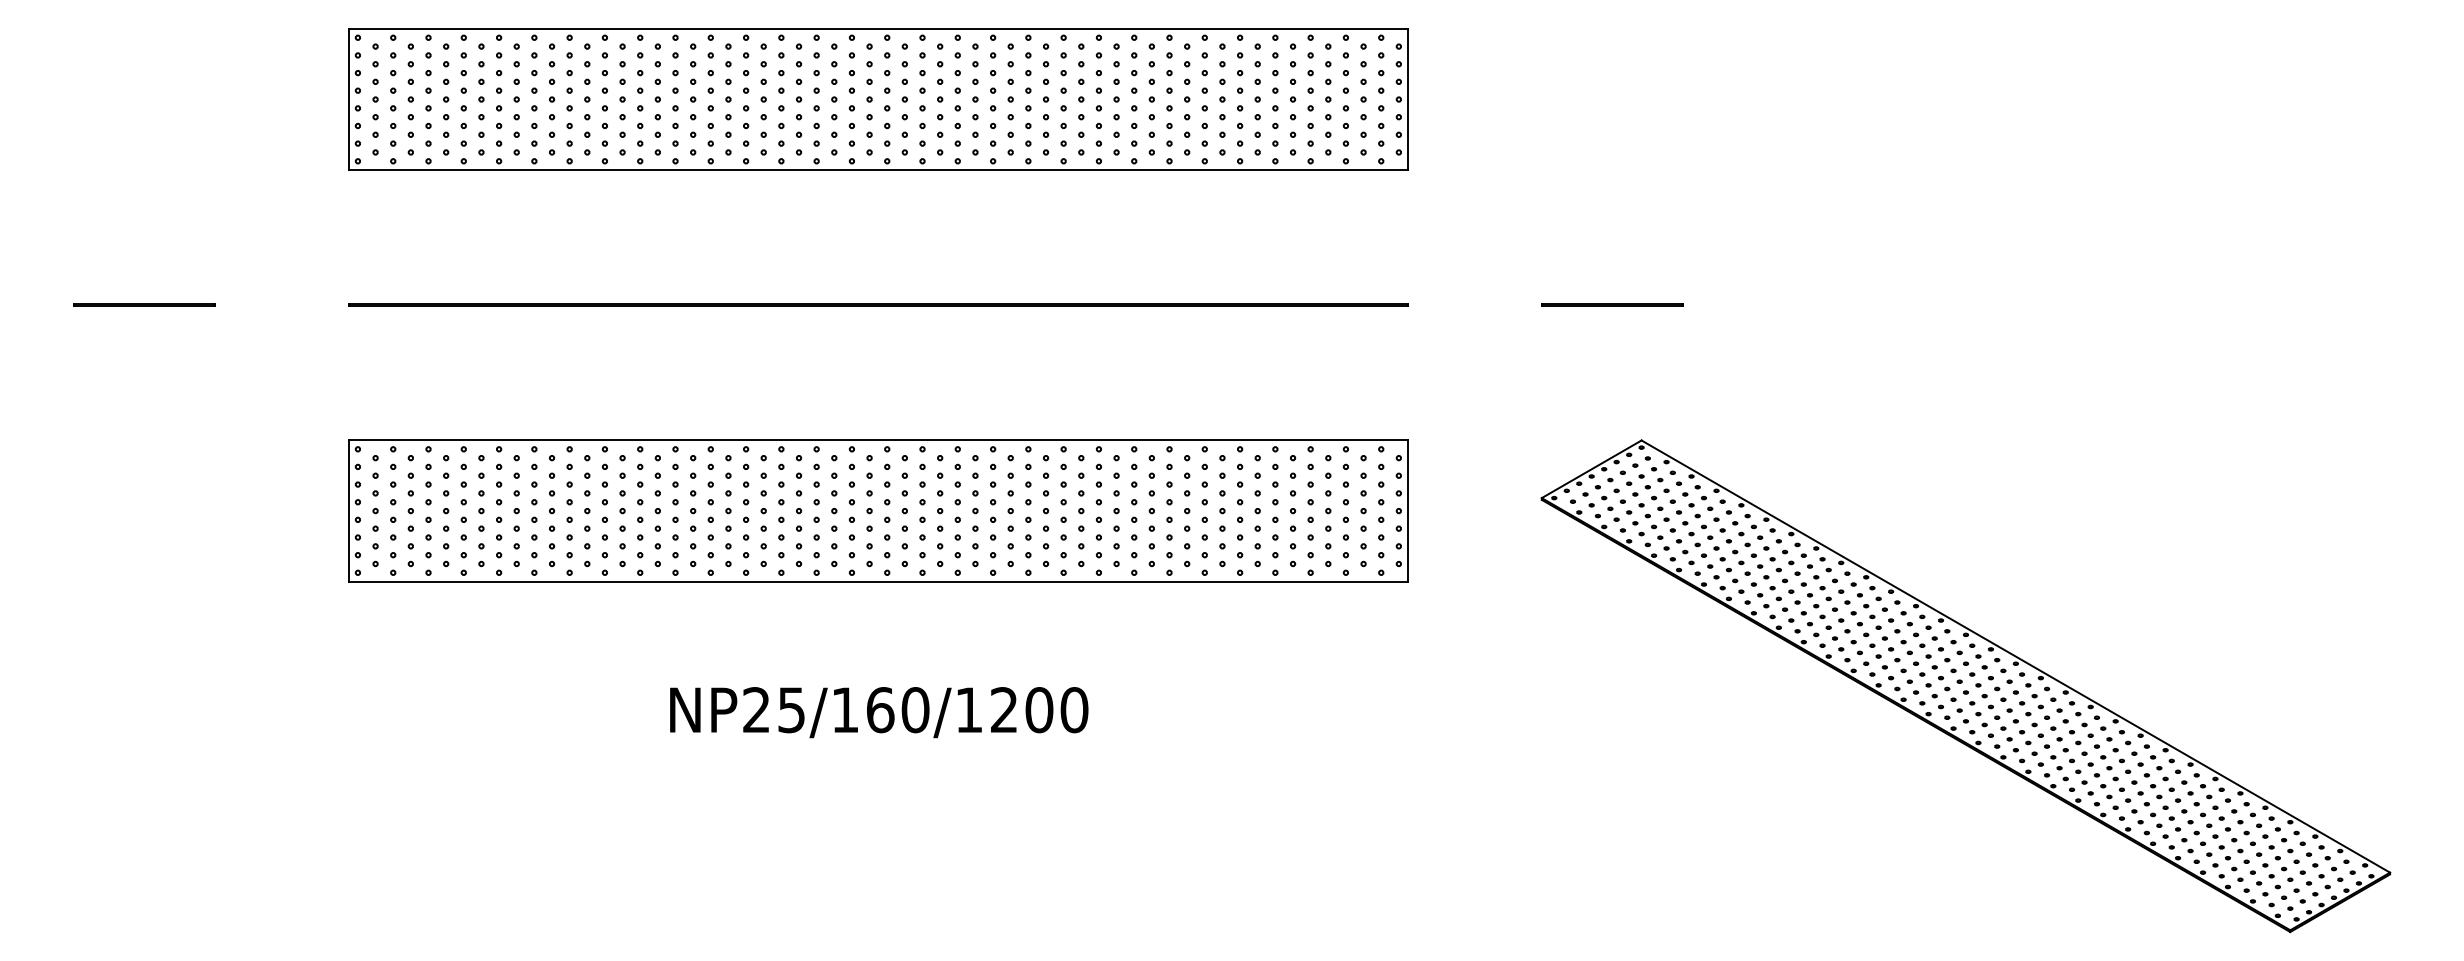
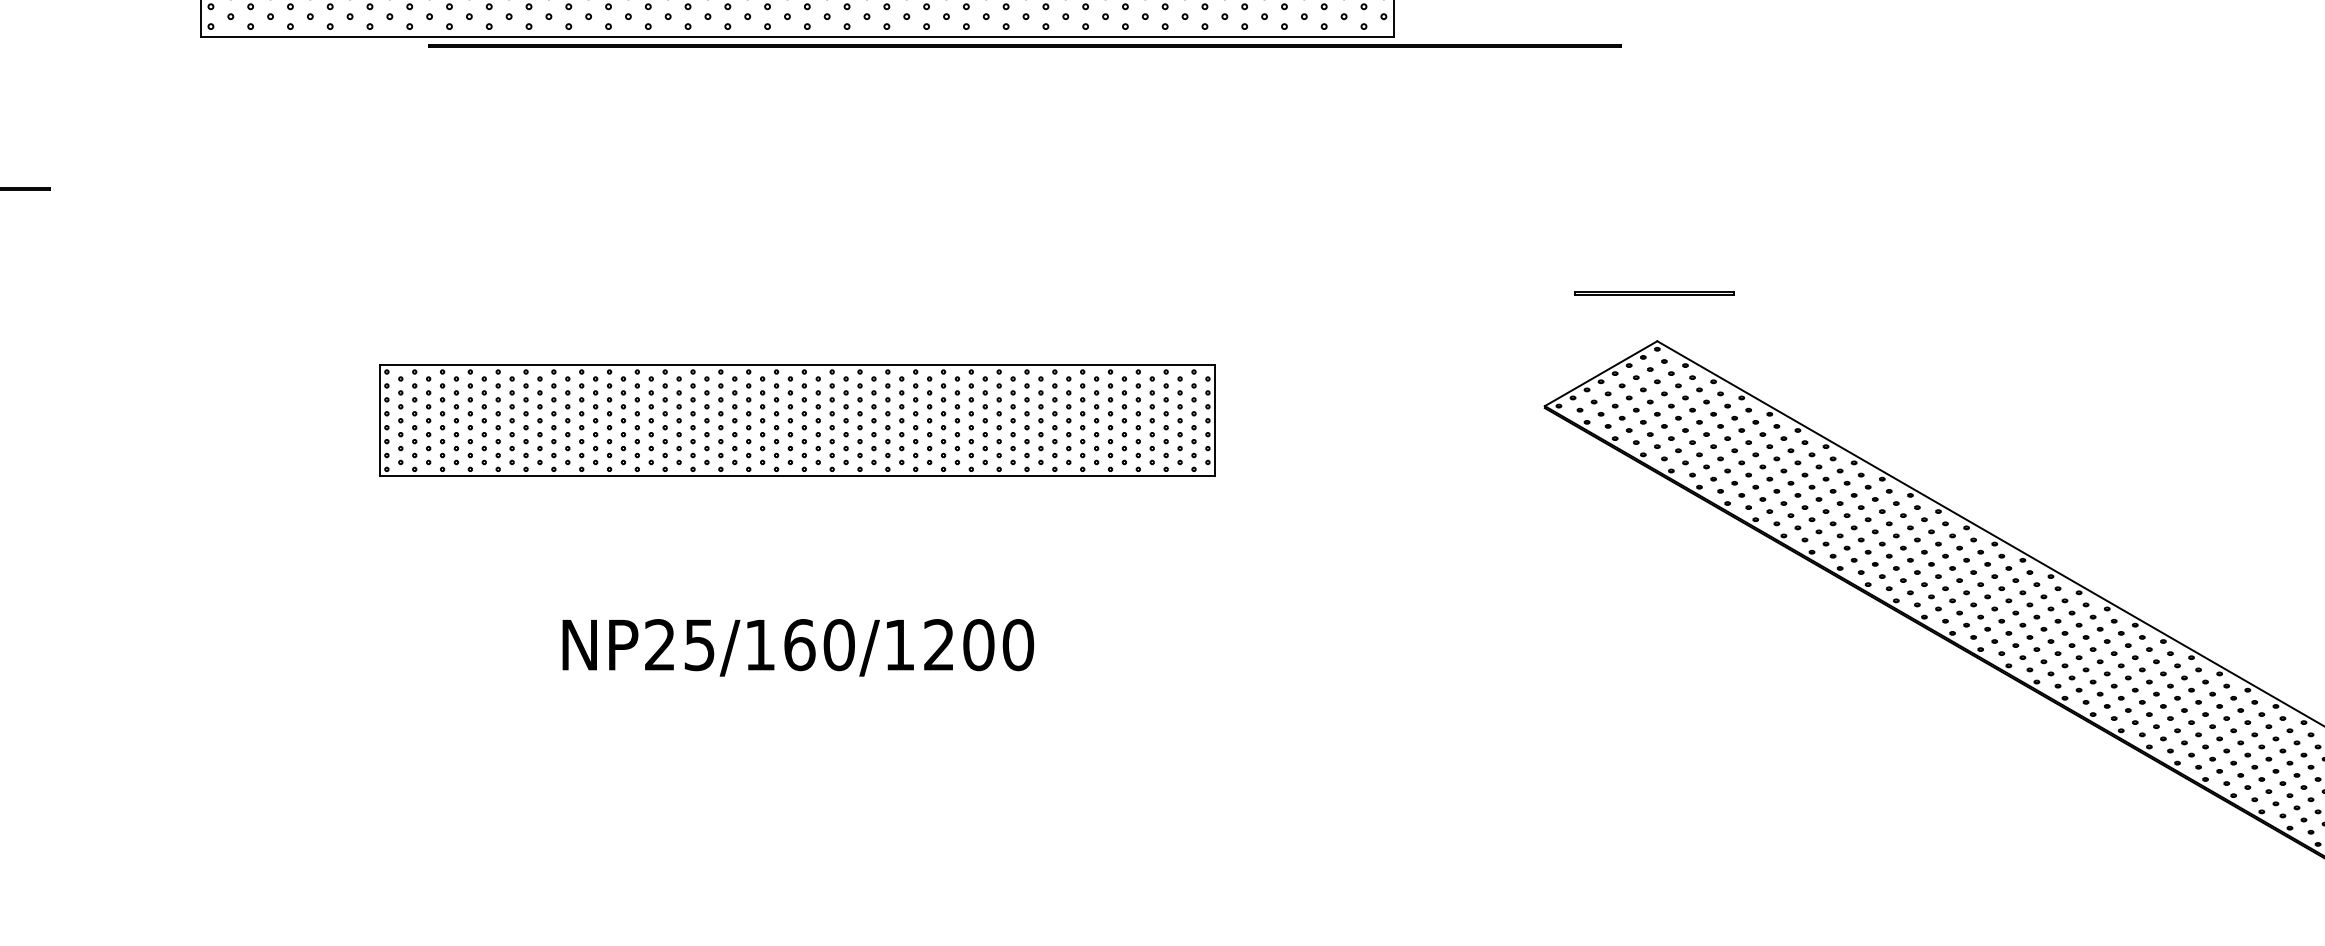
line: (878, 304) -> (1025, 44), moved
line: (1612, 304) -> (1654, 292), moved
part: (878, 510) -> (797, 420), size x0.7

